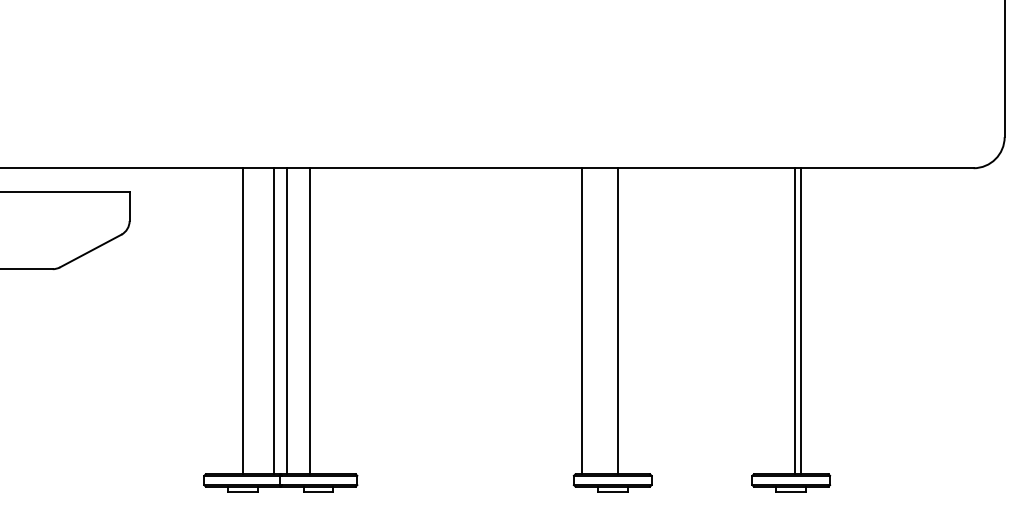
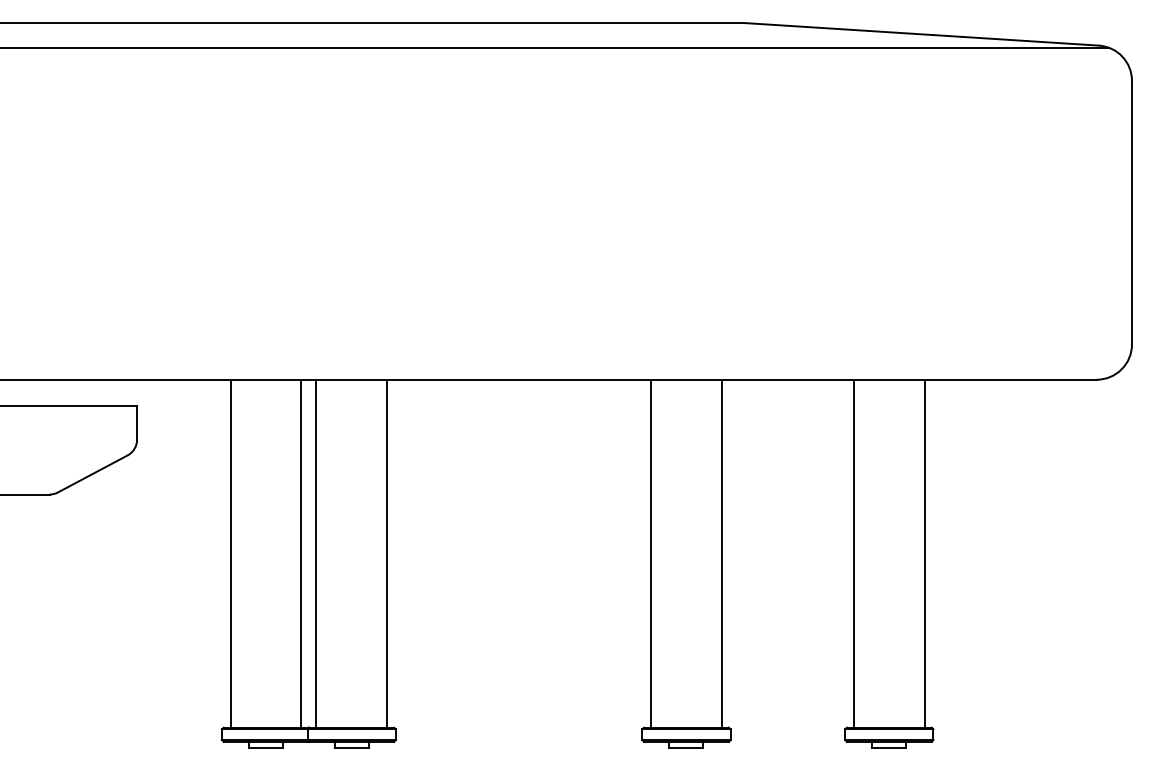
line: (242, 321) -> (230, 553), moved
line: (310, 321) -> (387, 553), moved
line: (618, 321) -> (721, 553), moved
line: (794, 321) -> (924, 553), moved
line: (801, 321) -> (854, 553), moved

